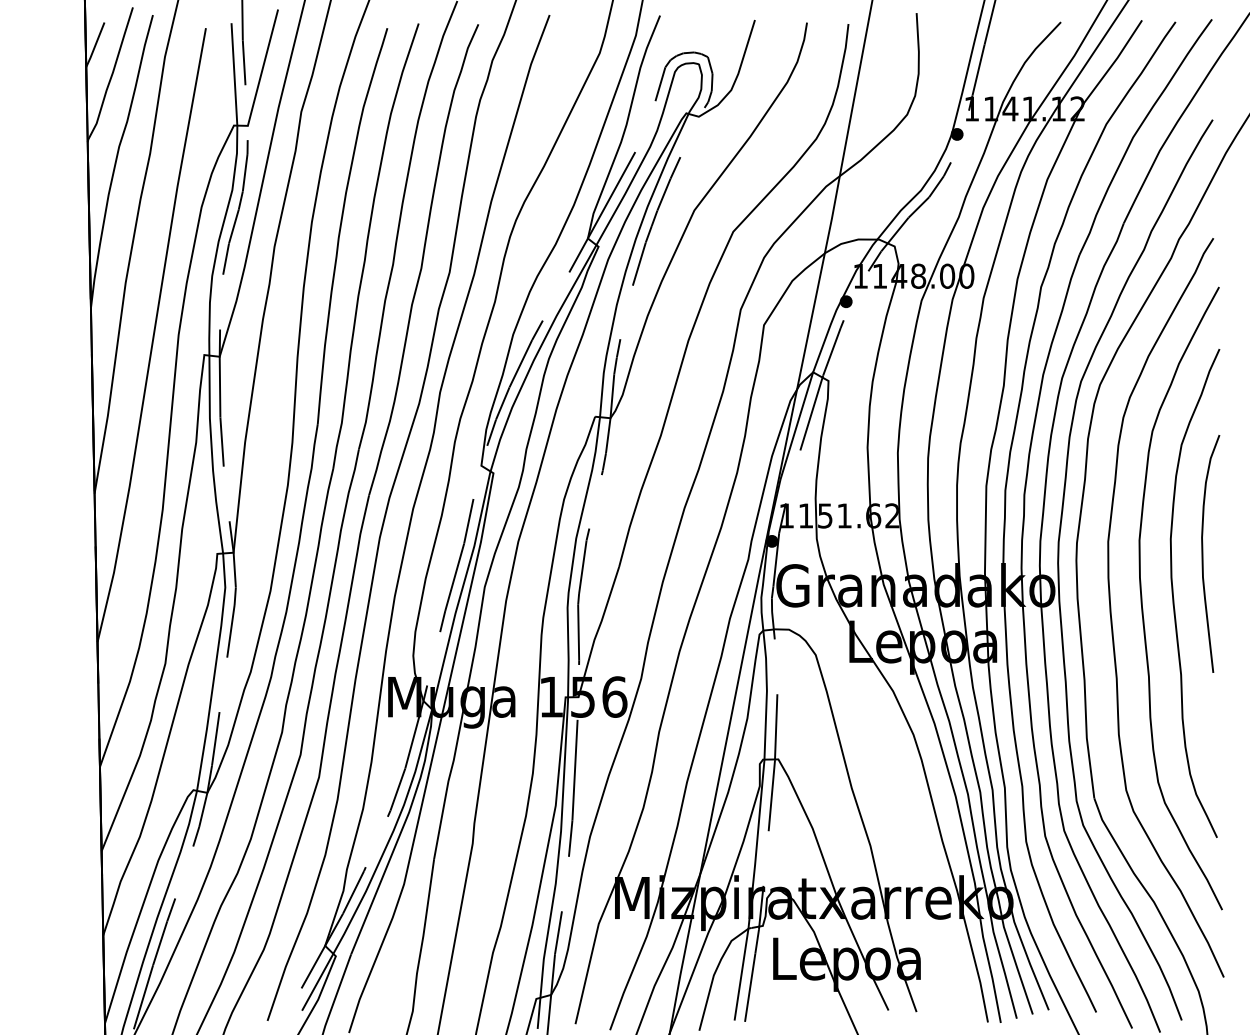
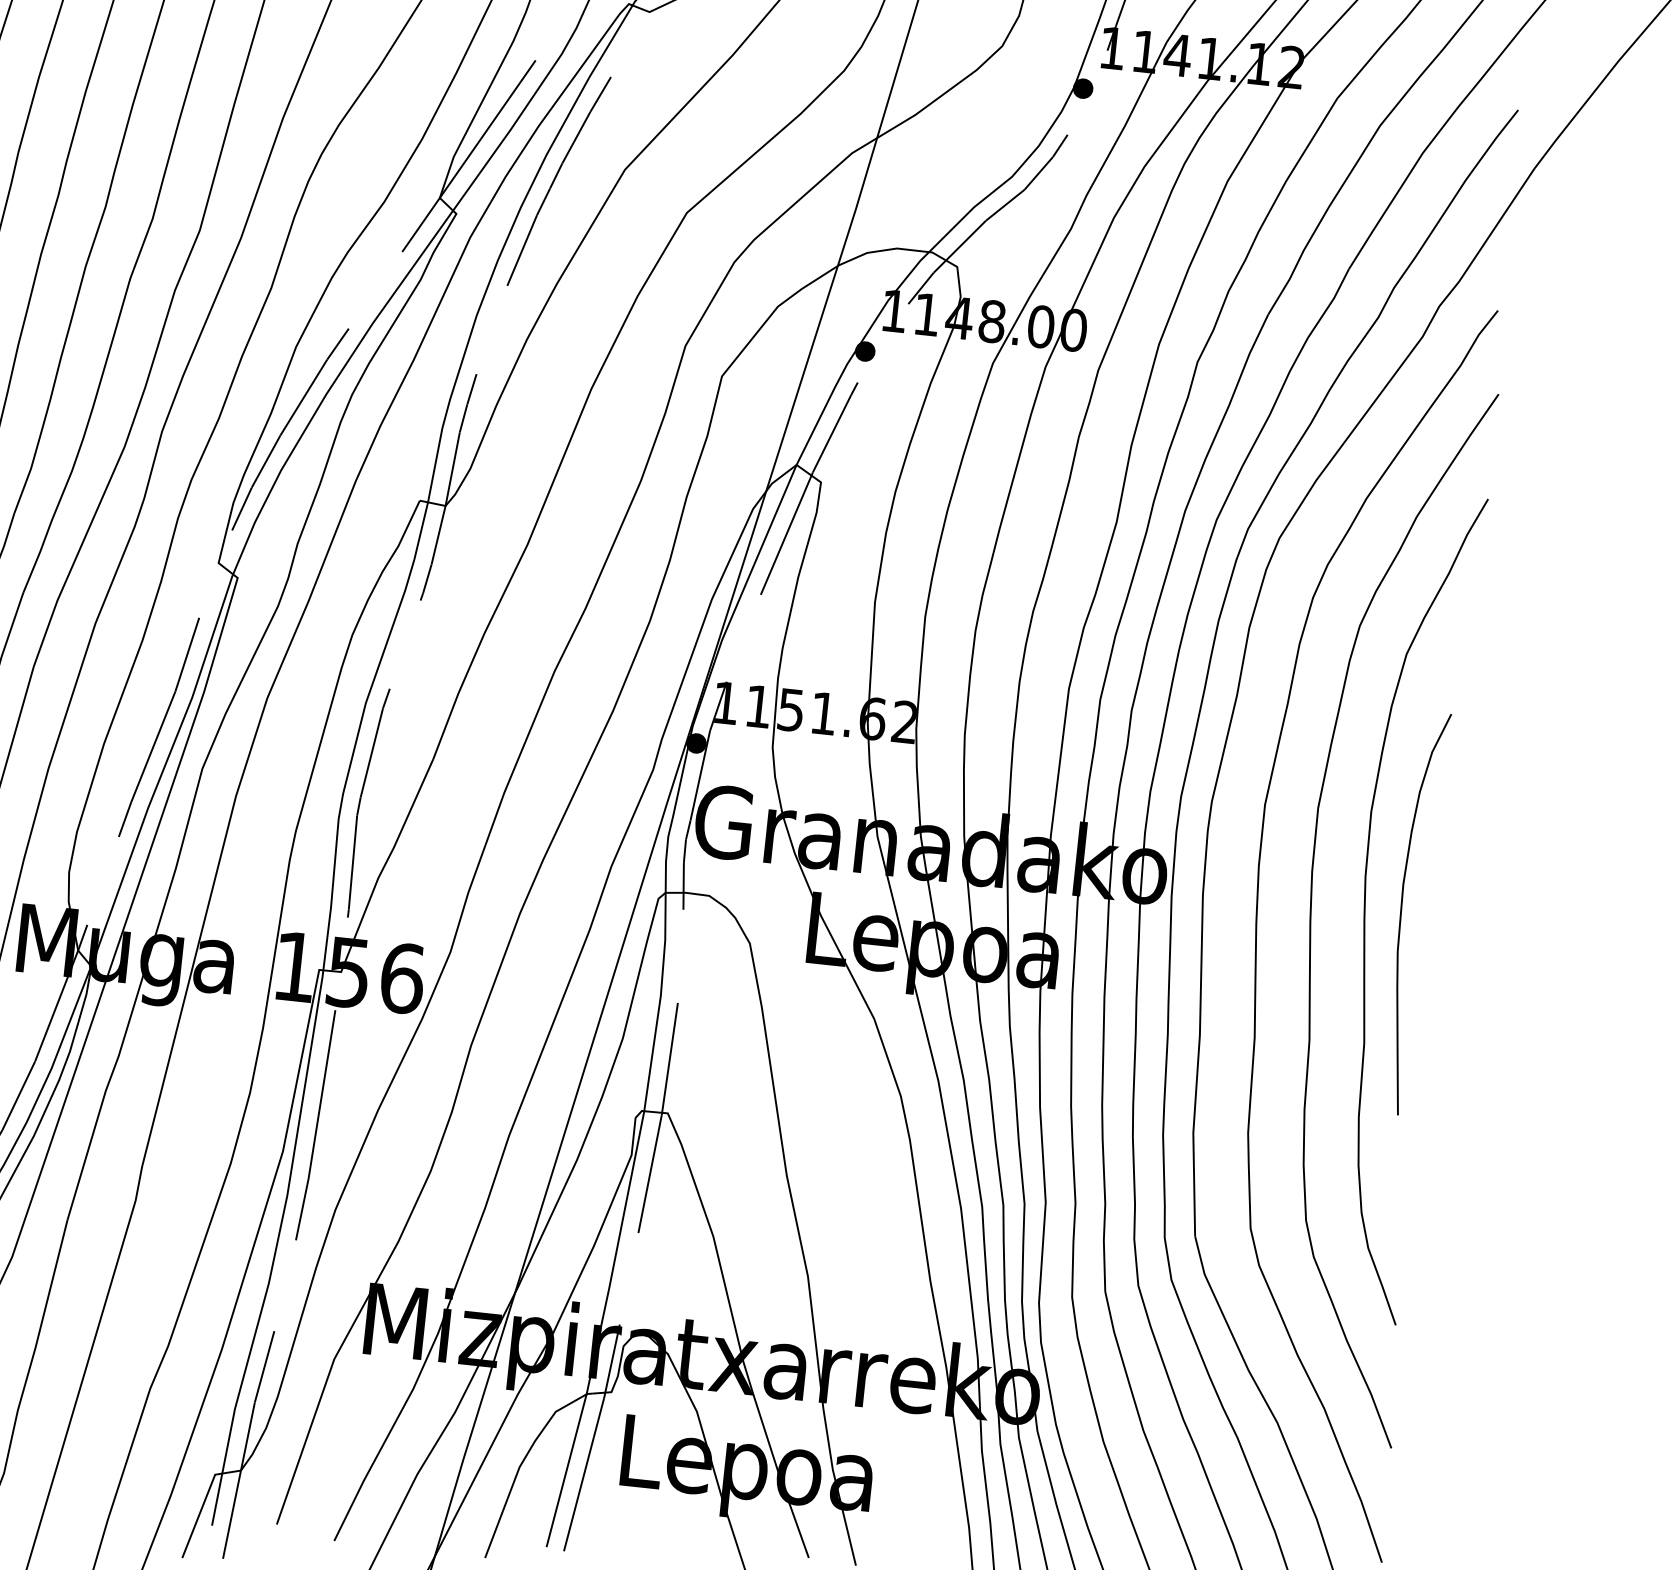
curve: (1203, 553) -> (1402, 911), moved

